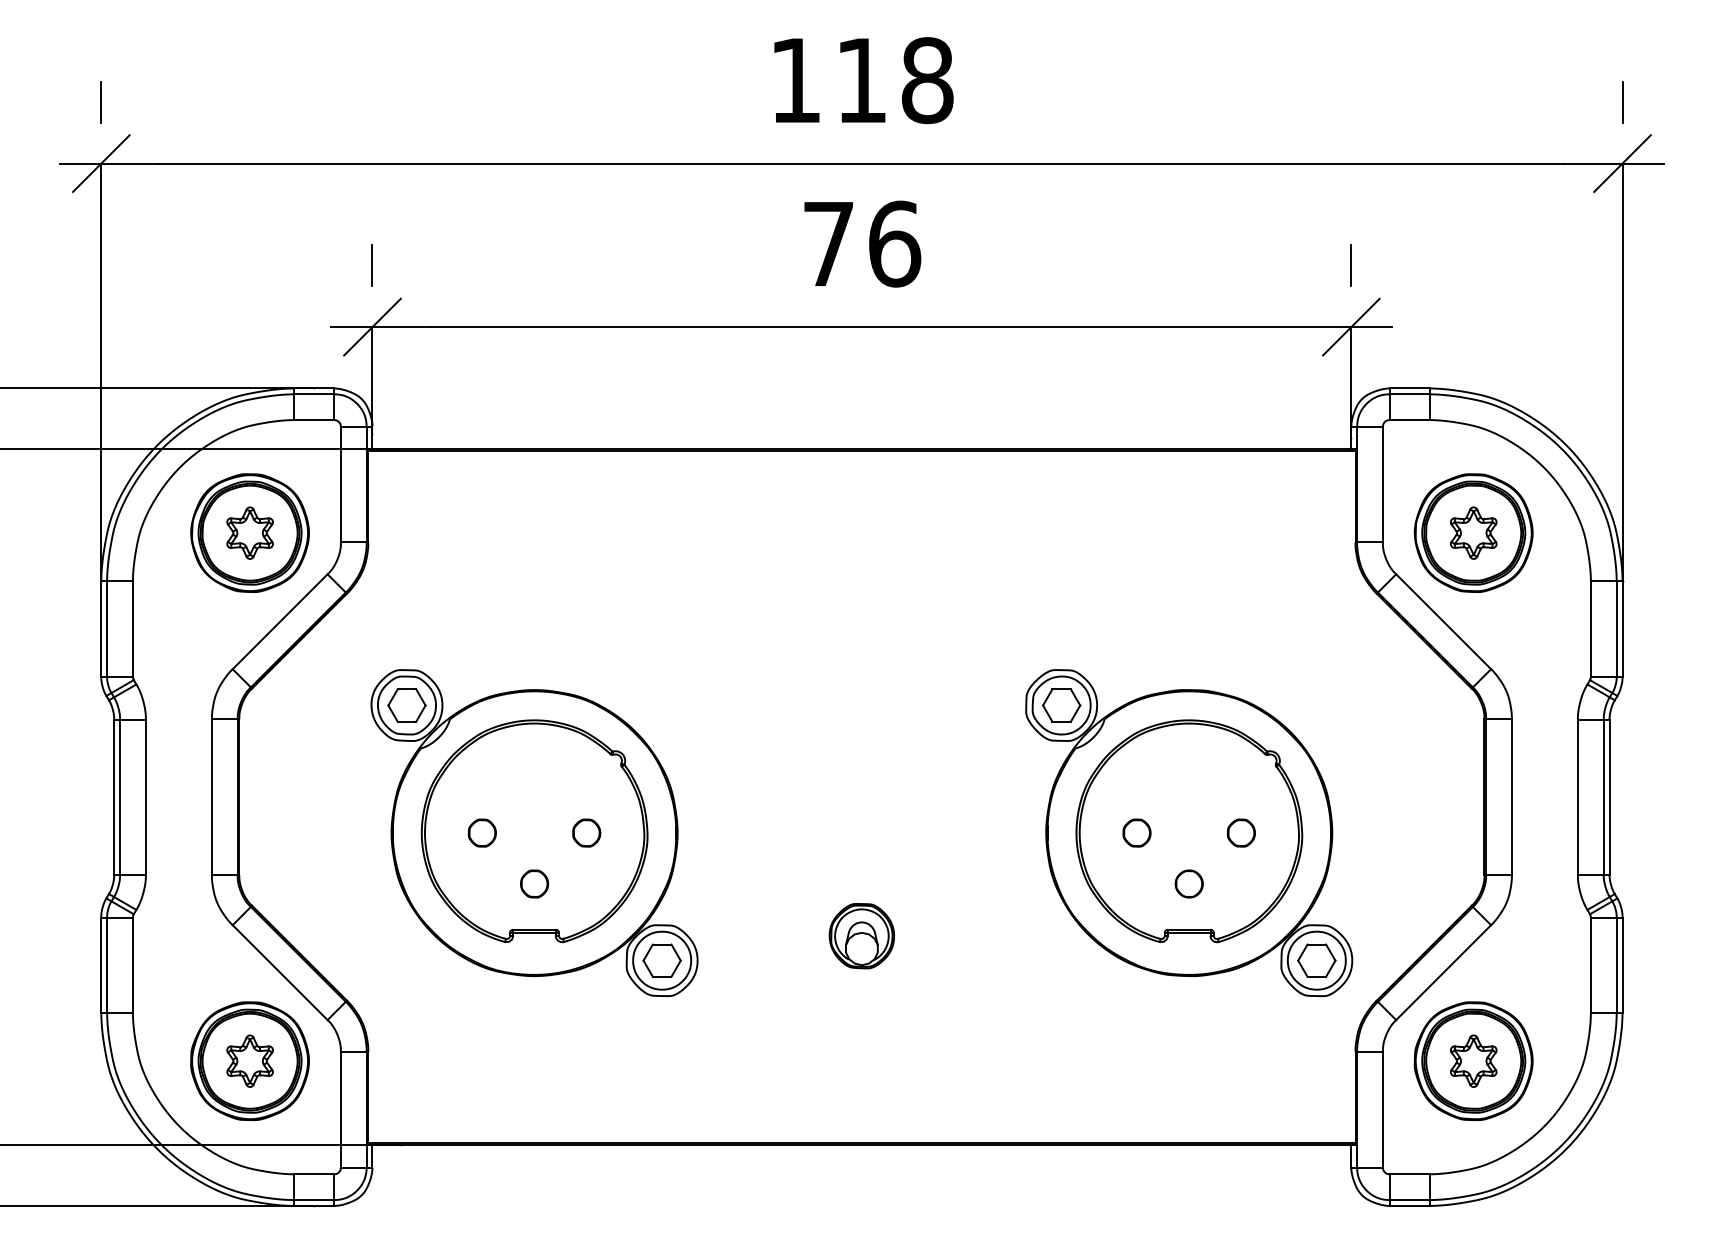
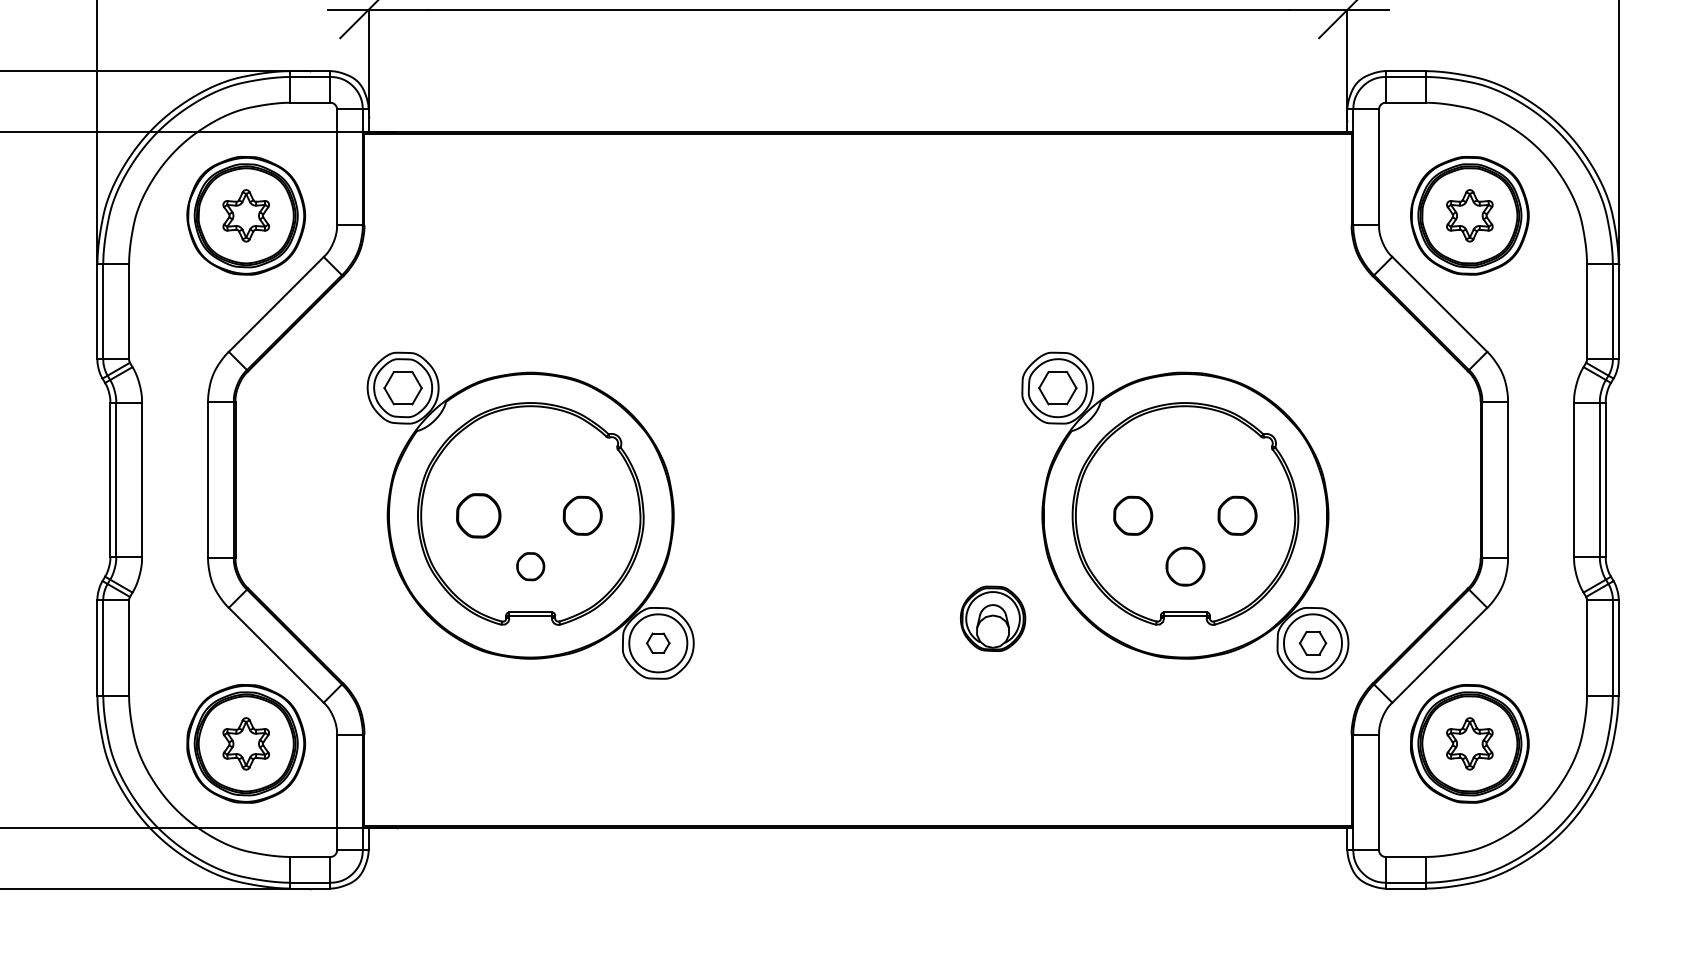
part: (481, 832) -> (477, 515), size x1.6
part: (586, 832) -> (582, 515), size x1.4
part: (1136, 832) -> (1132, 515), size x1.4
part: (1241, 832) -> (1237, 515), size x1.4
part: (1188, 883) -> (1184, 566), size x1.4
part: (861, 936) -> (992, 619), moved
part: (661, 960) -> (657, 643), size x0.6
part: (1316, 960) -> (1312, 643), size x0.7

